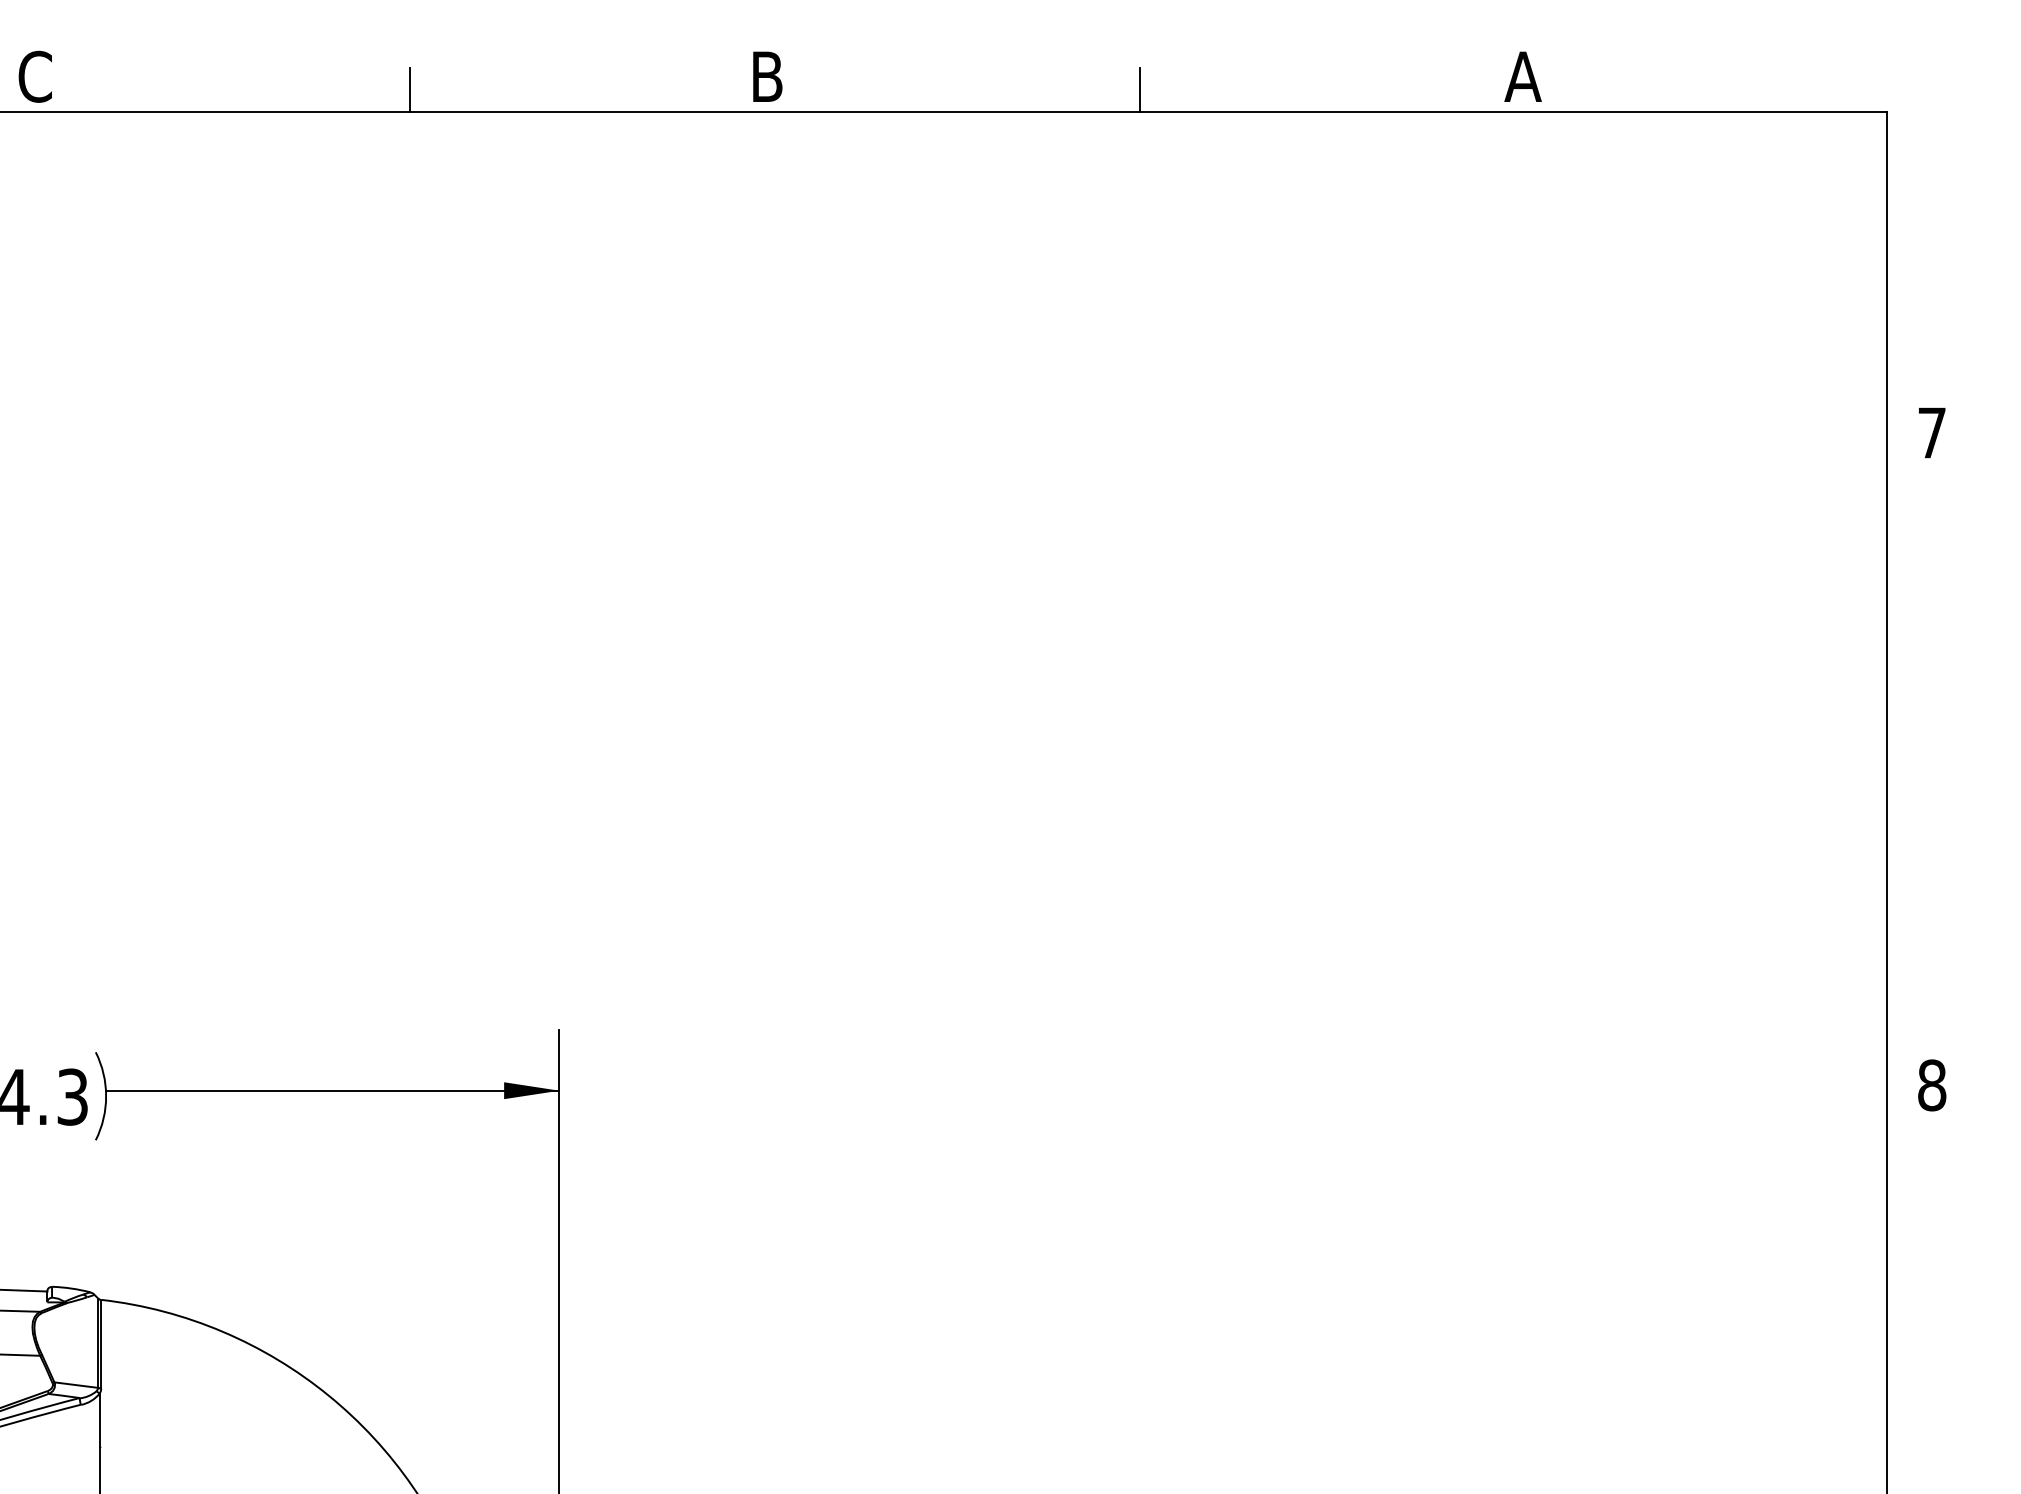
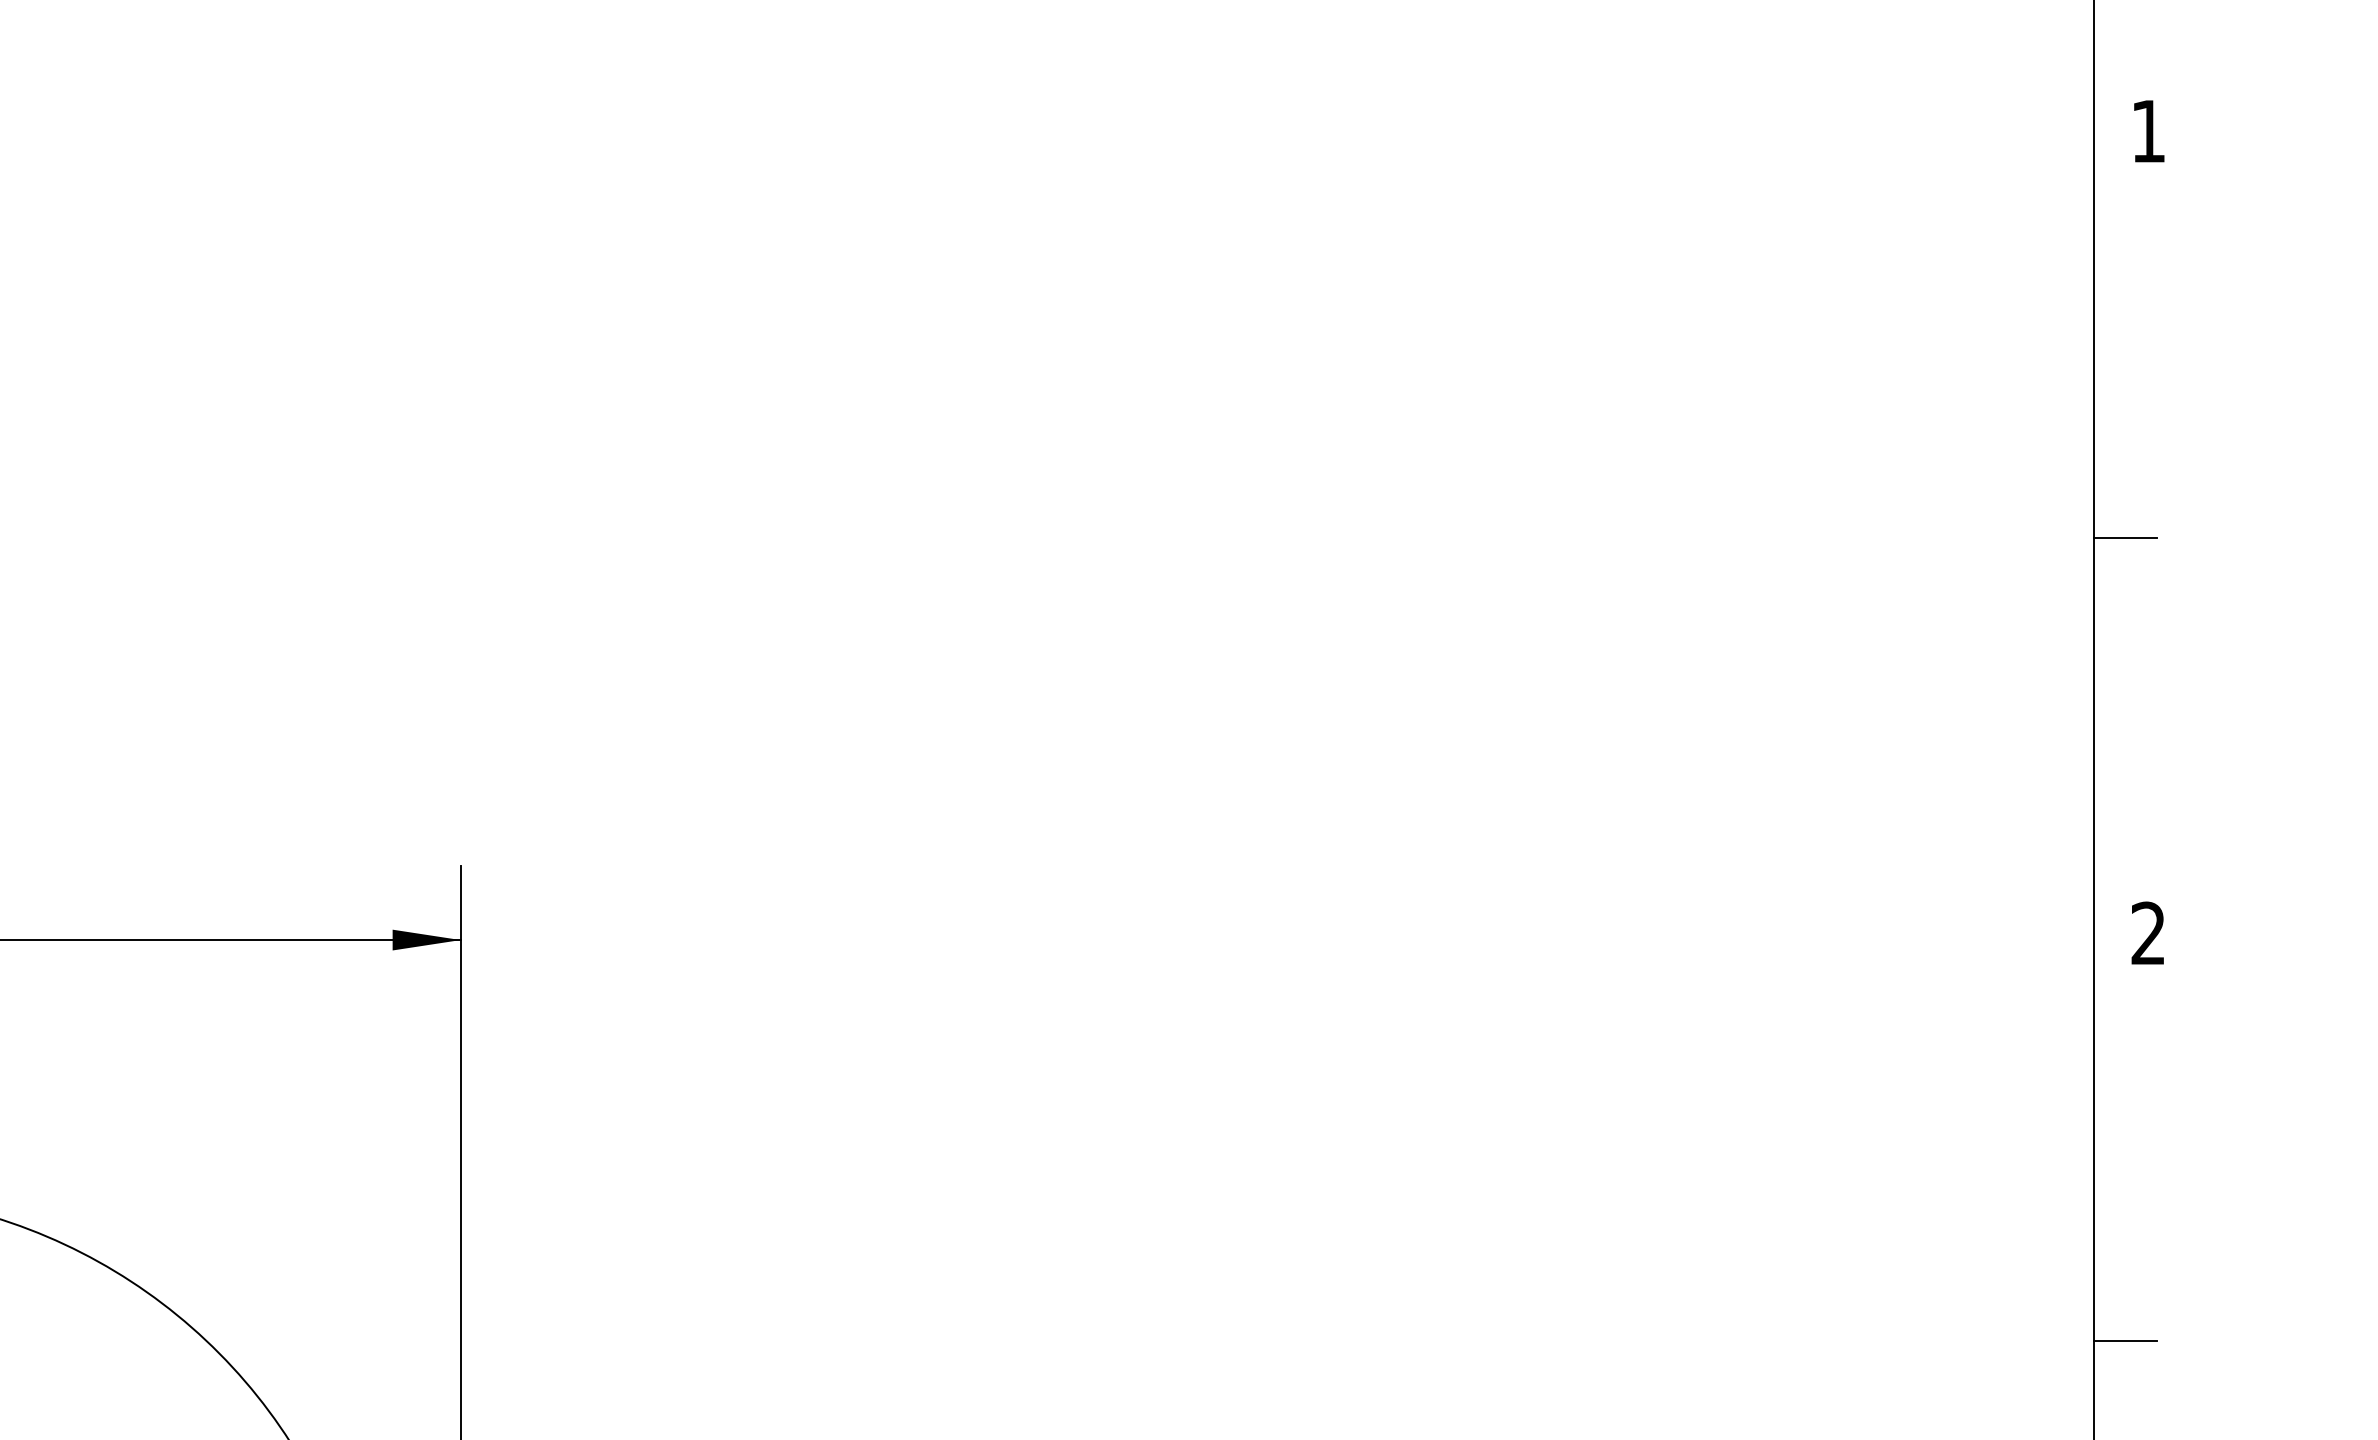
text: (1932, 432) -> (2148, 130), 7 -> 1
line: (1913, 764) -> (2125, 538), added
text: (1932, 1085) -> (2148, 933), 8 -> 2
line: (1913, 1416) -> (2125, 1340), added

